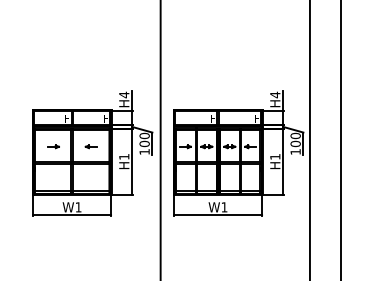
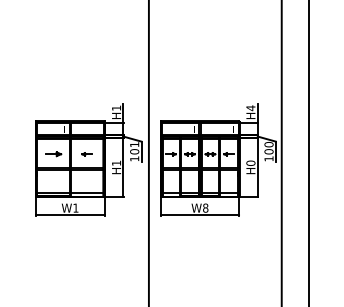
text: (124, 95) -> (116, 108), H4 -> H1
text: (144, 135) -> (134, 144), 100 -> 101
part: (53, 147) -> (53, 154), size x1.6
text: (274, 156) -> (250, 162), H1 -> H0
text: (224, 206) -> (205, 207), W1 -> W8

